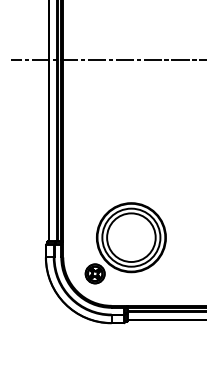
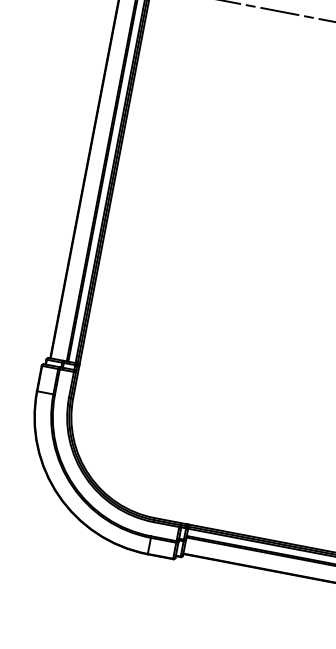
part: (125, 243) -> (208, 393), removed

